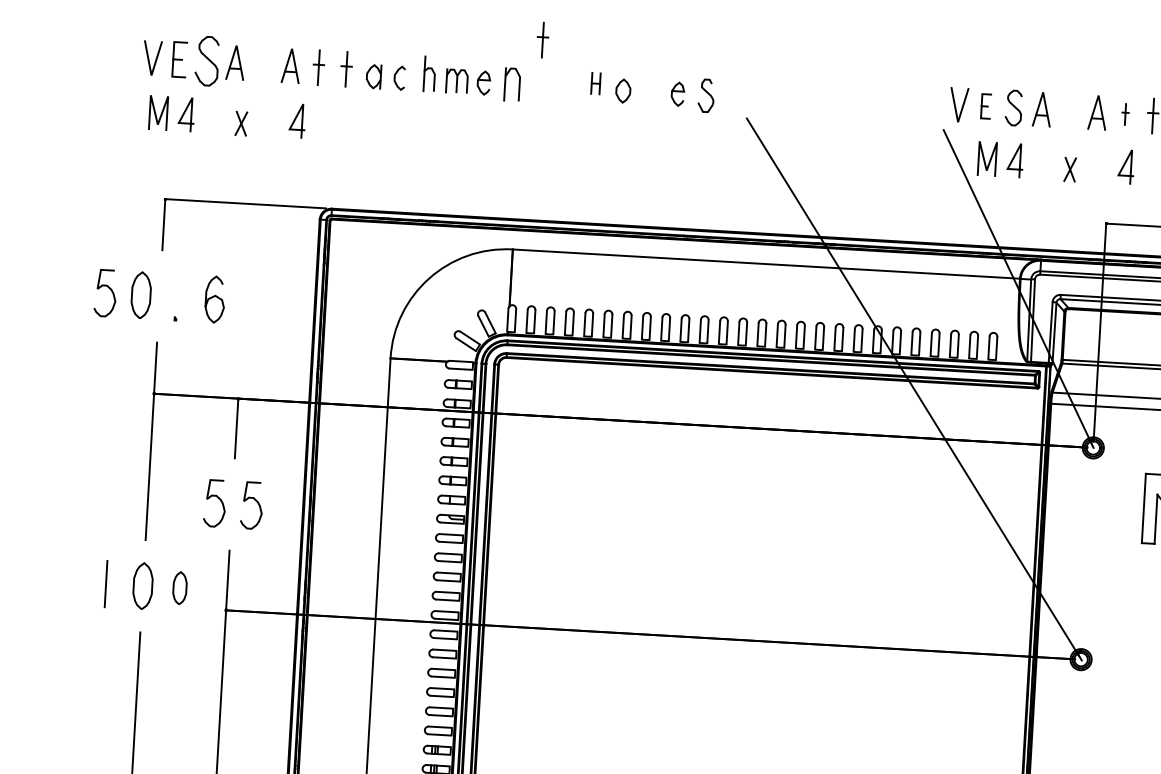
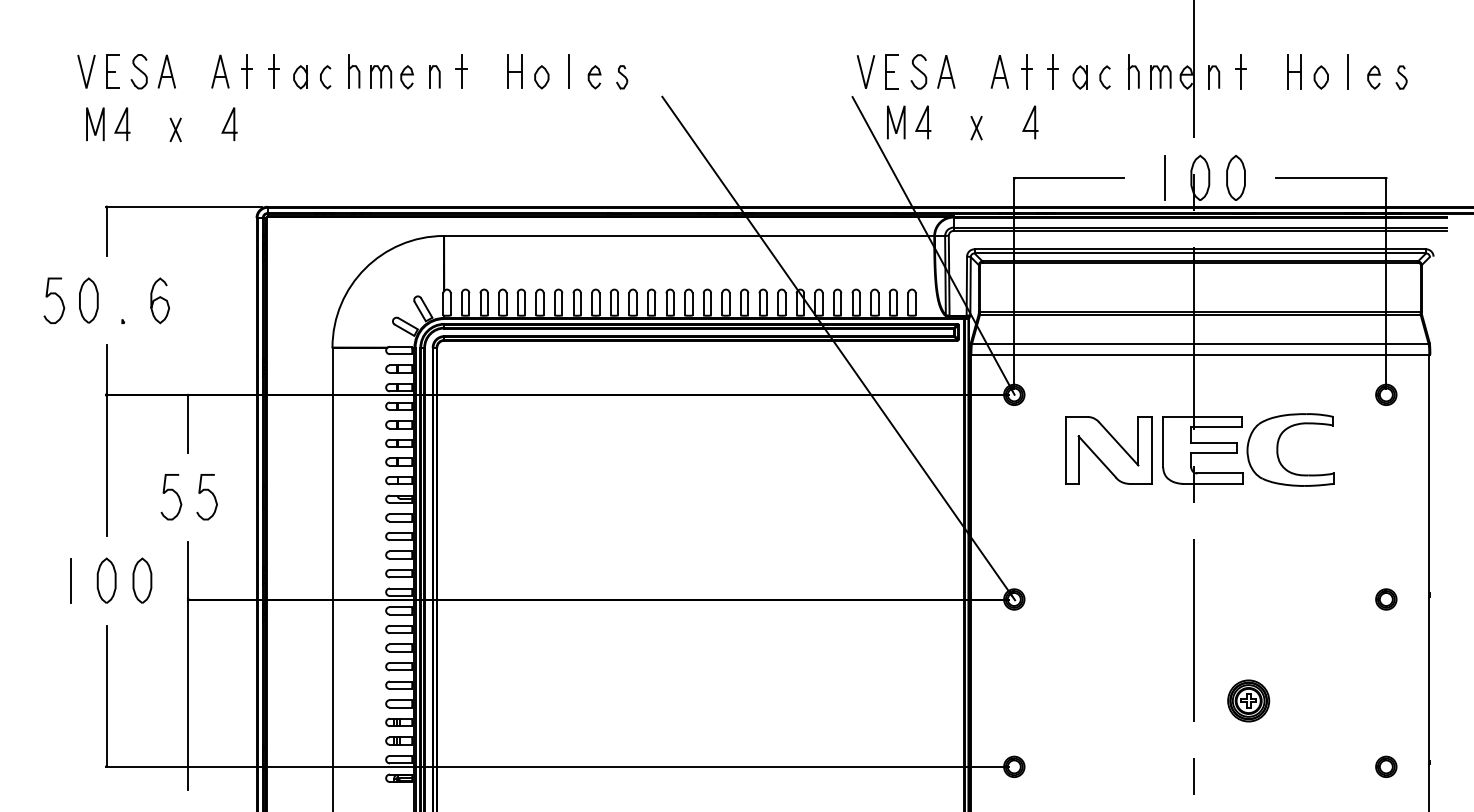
part: (542, 39) -> (461, 71), moved
part: (206, 61) -> (138, 71), size x0.71
part: (512, 83) -> (434, 76), size x0.71
part: (595, 83) -> (514, 71), size x1.67
line: (651, 86) -> (568, 71), added
part: (706, 96) -> (622, 77), size x0.71
part: (985, 105) -> (891, 71), size x1.43
part: (1125, 114) -> (1026, 71), size x1.67
part: (180, 587) -> (142, 580), size x1.43

